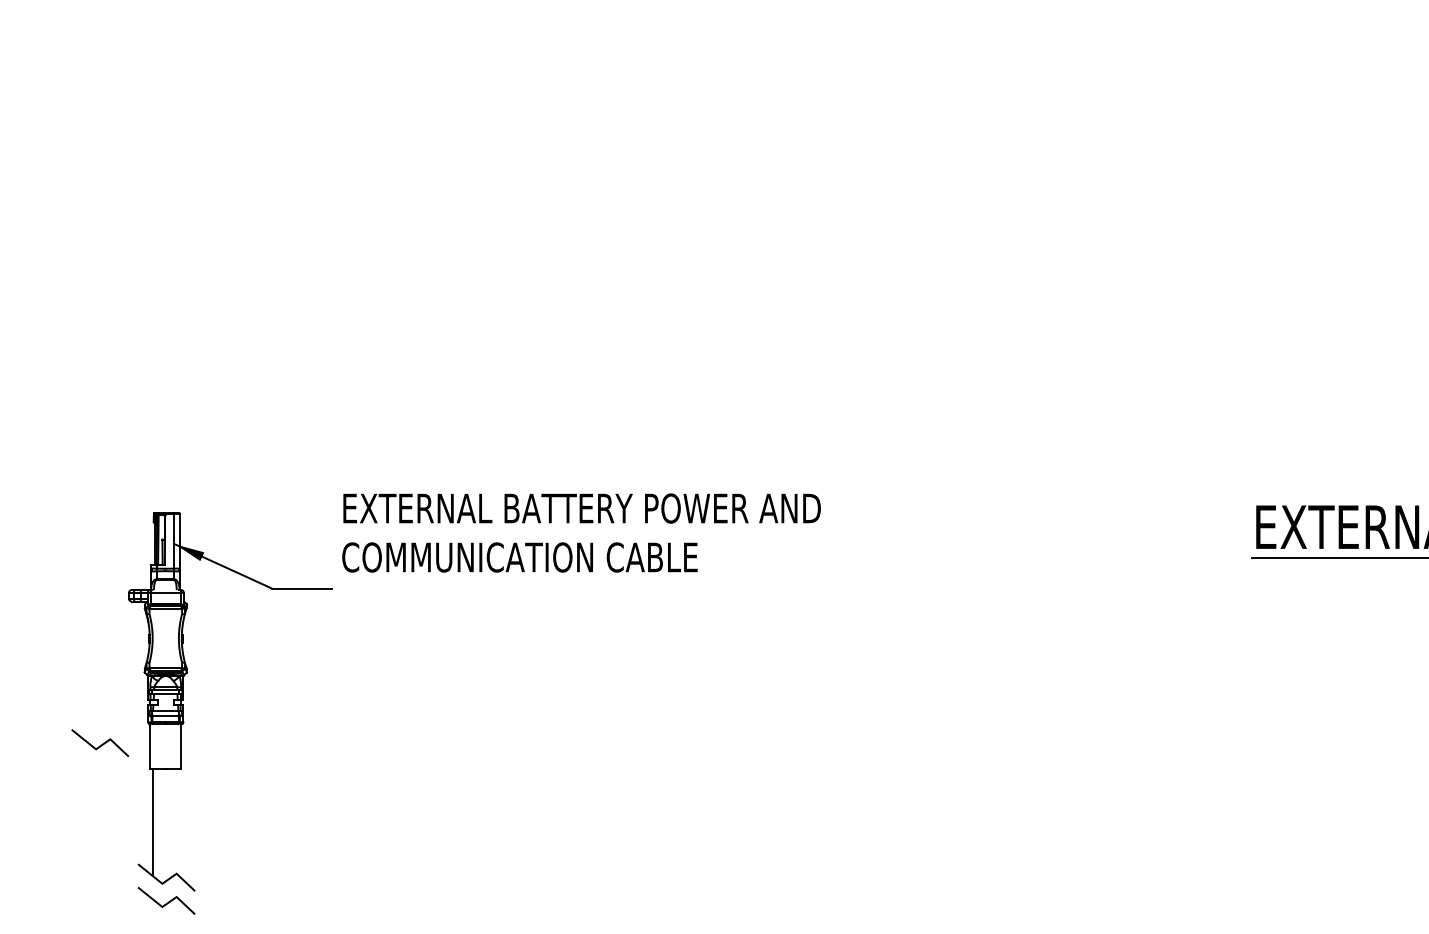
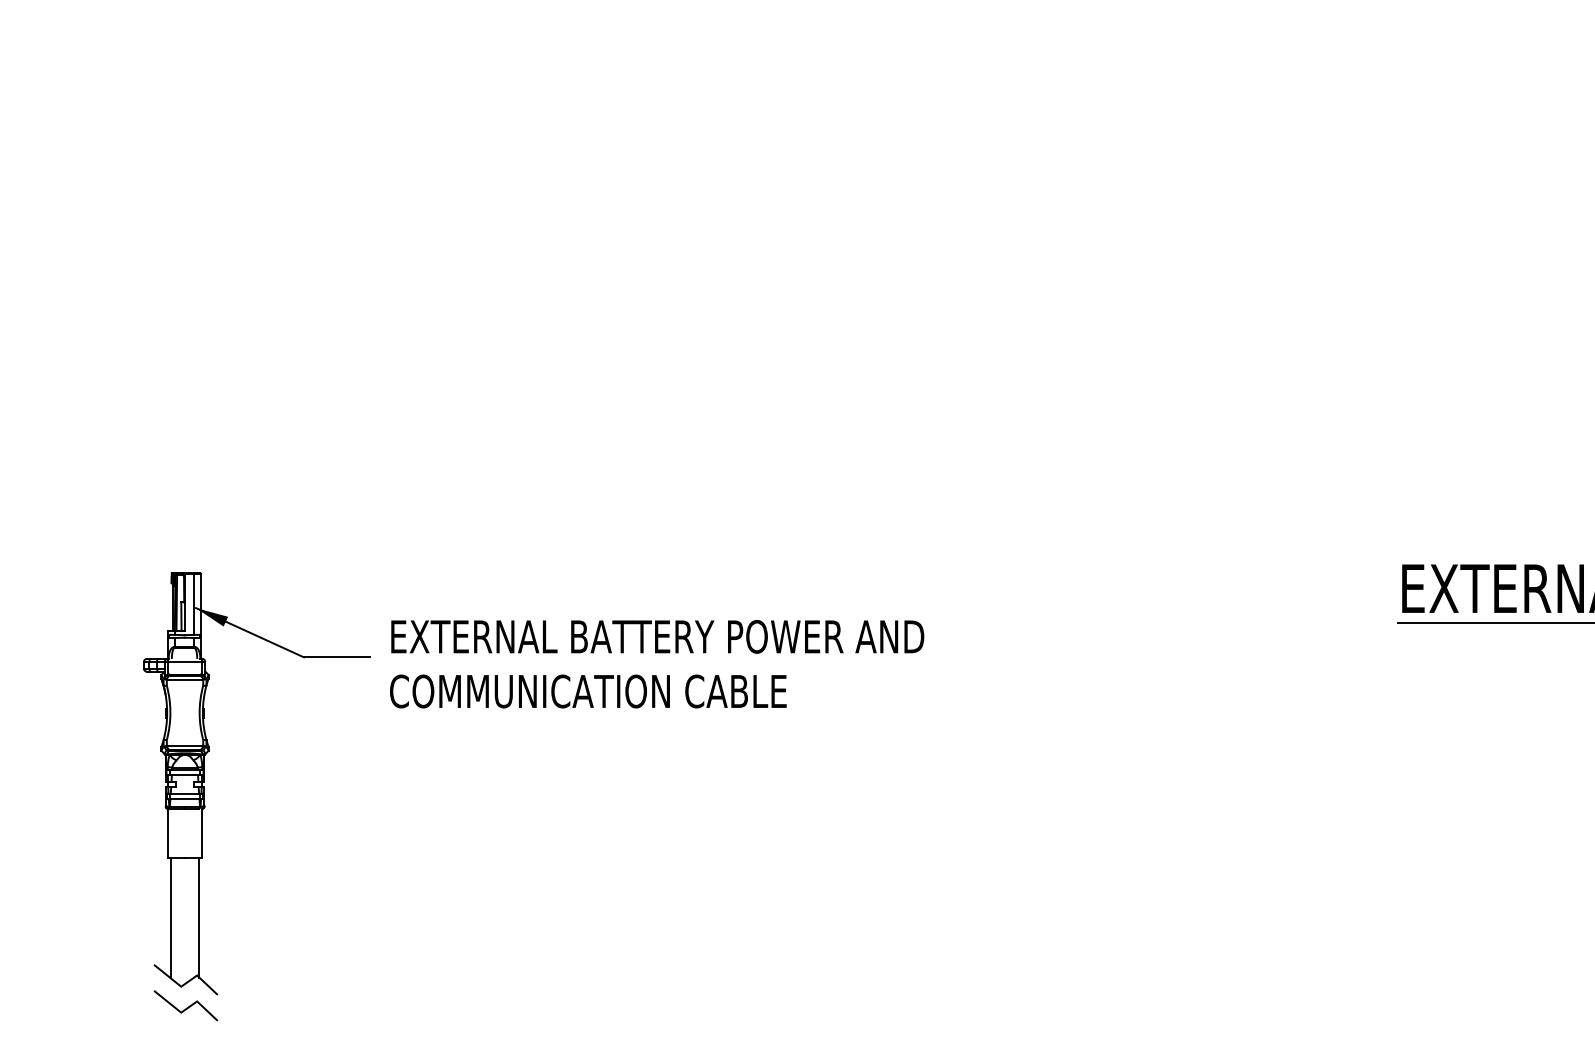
text: (581, 533) -> (657, 664), moved
line: (100, 744) -> (112, 831), removed
line: (178, 821) -> (199, 917), added

